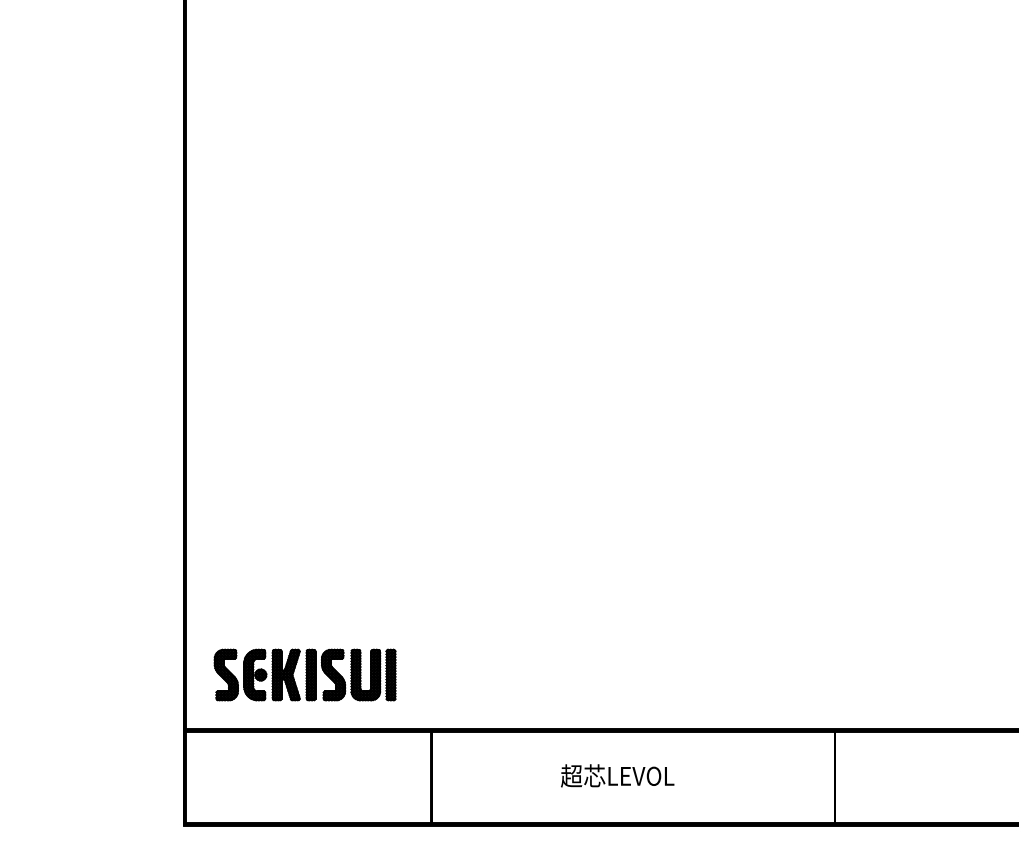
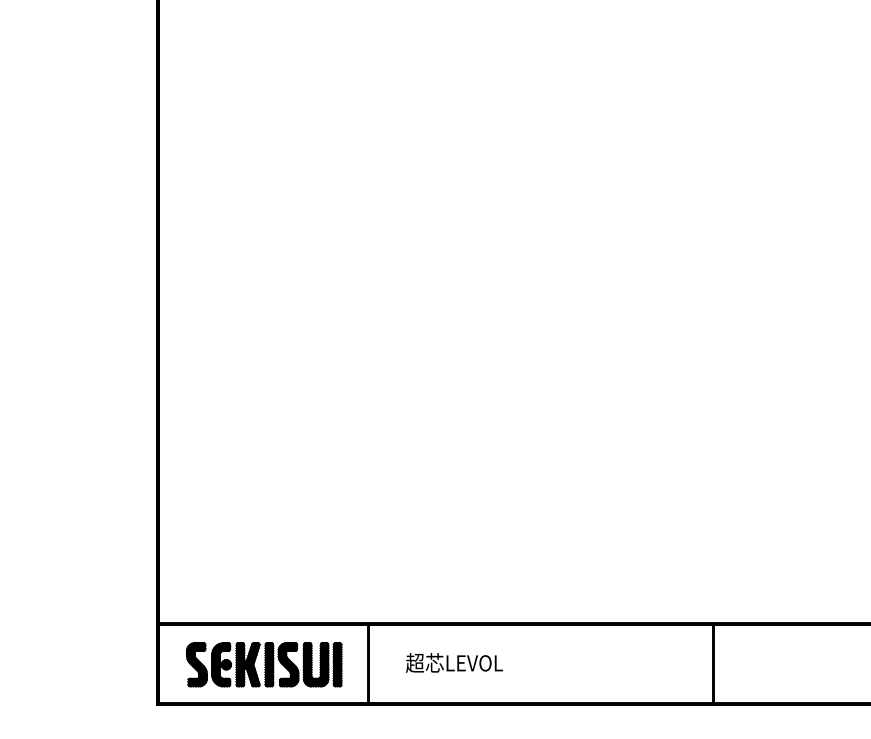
part: (304, 674) -> (263, 664), moved
text: (617, 775) -> (454, 662), moved

